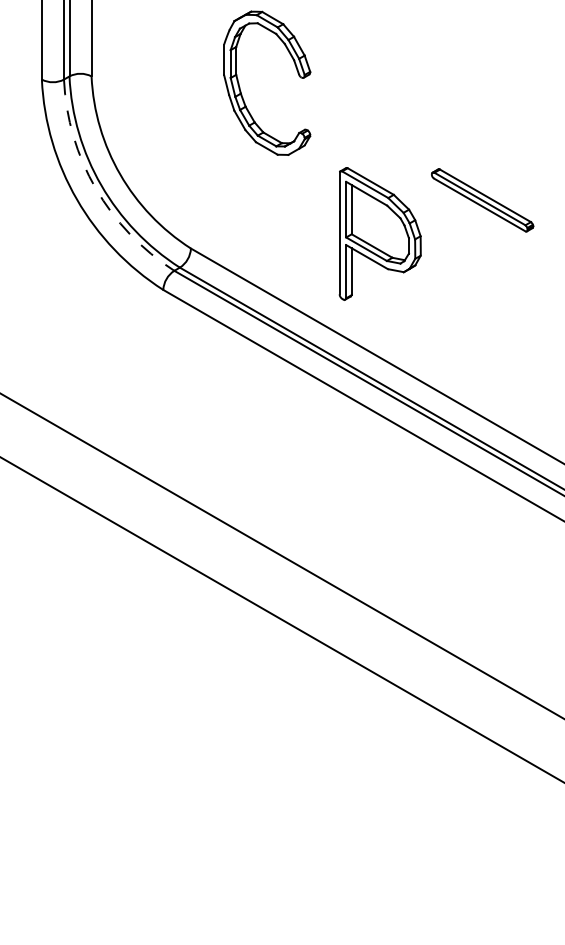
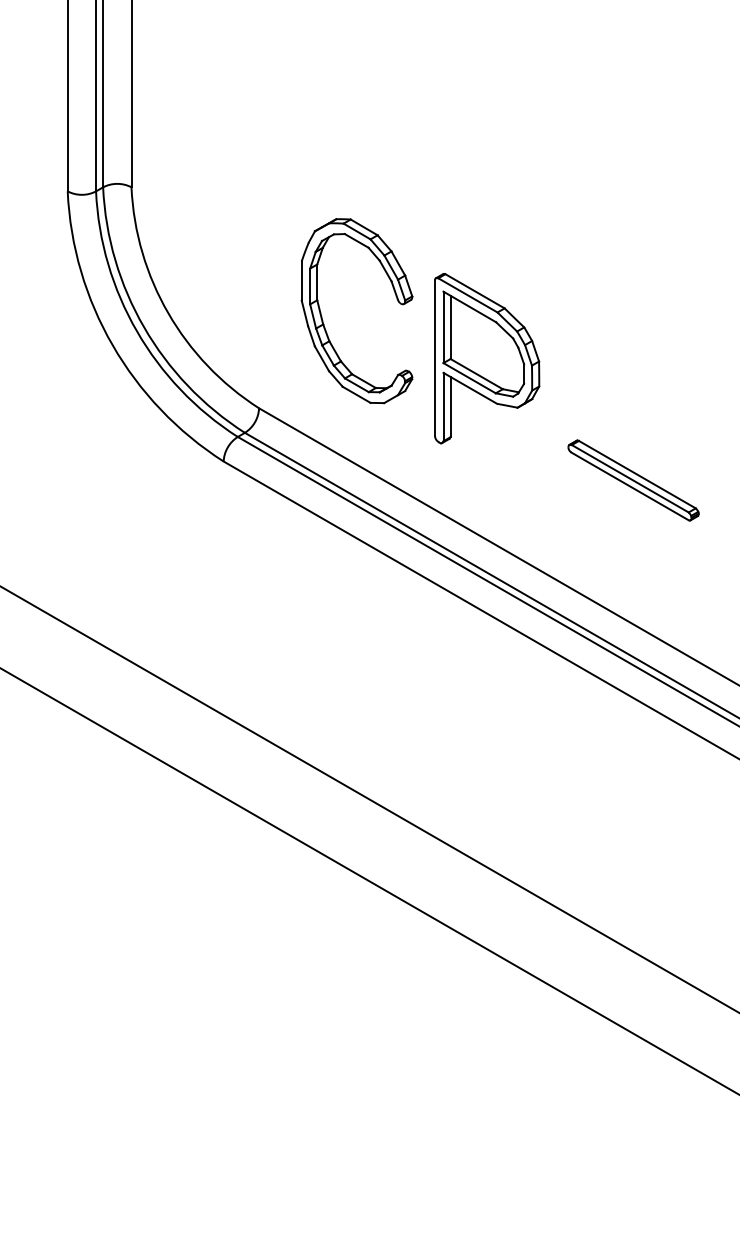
part: (241, 90) -> (323, 320), moved
arc: (96, 188) -> (137, 331), dashed -> solid
part: (482, 200) -> (633, 480), moved
part: (380, 233) -> (487, 358), moved

